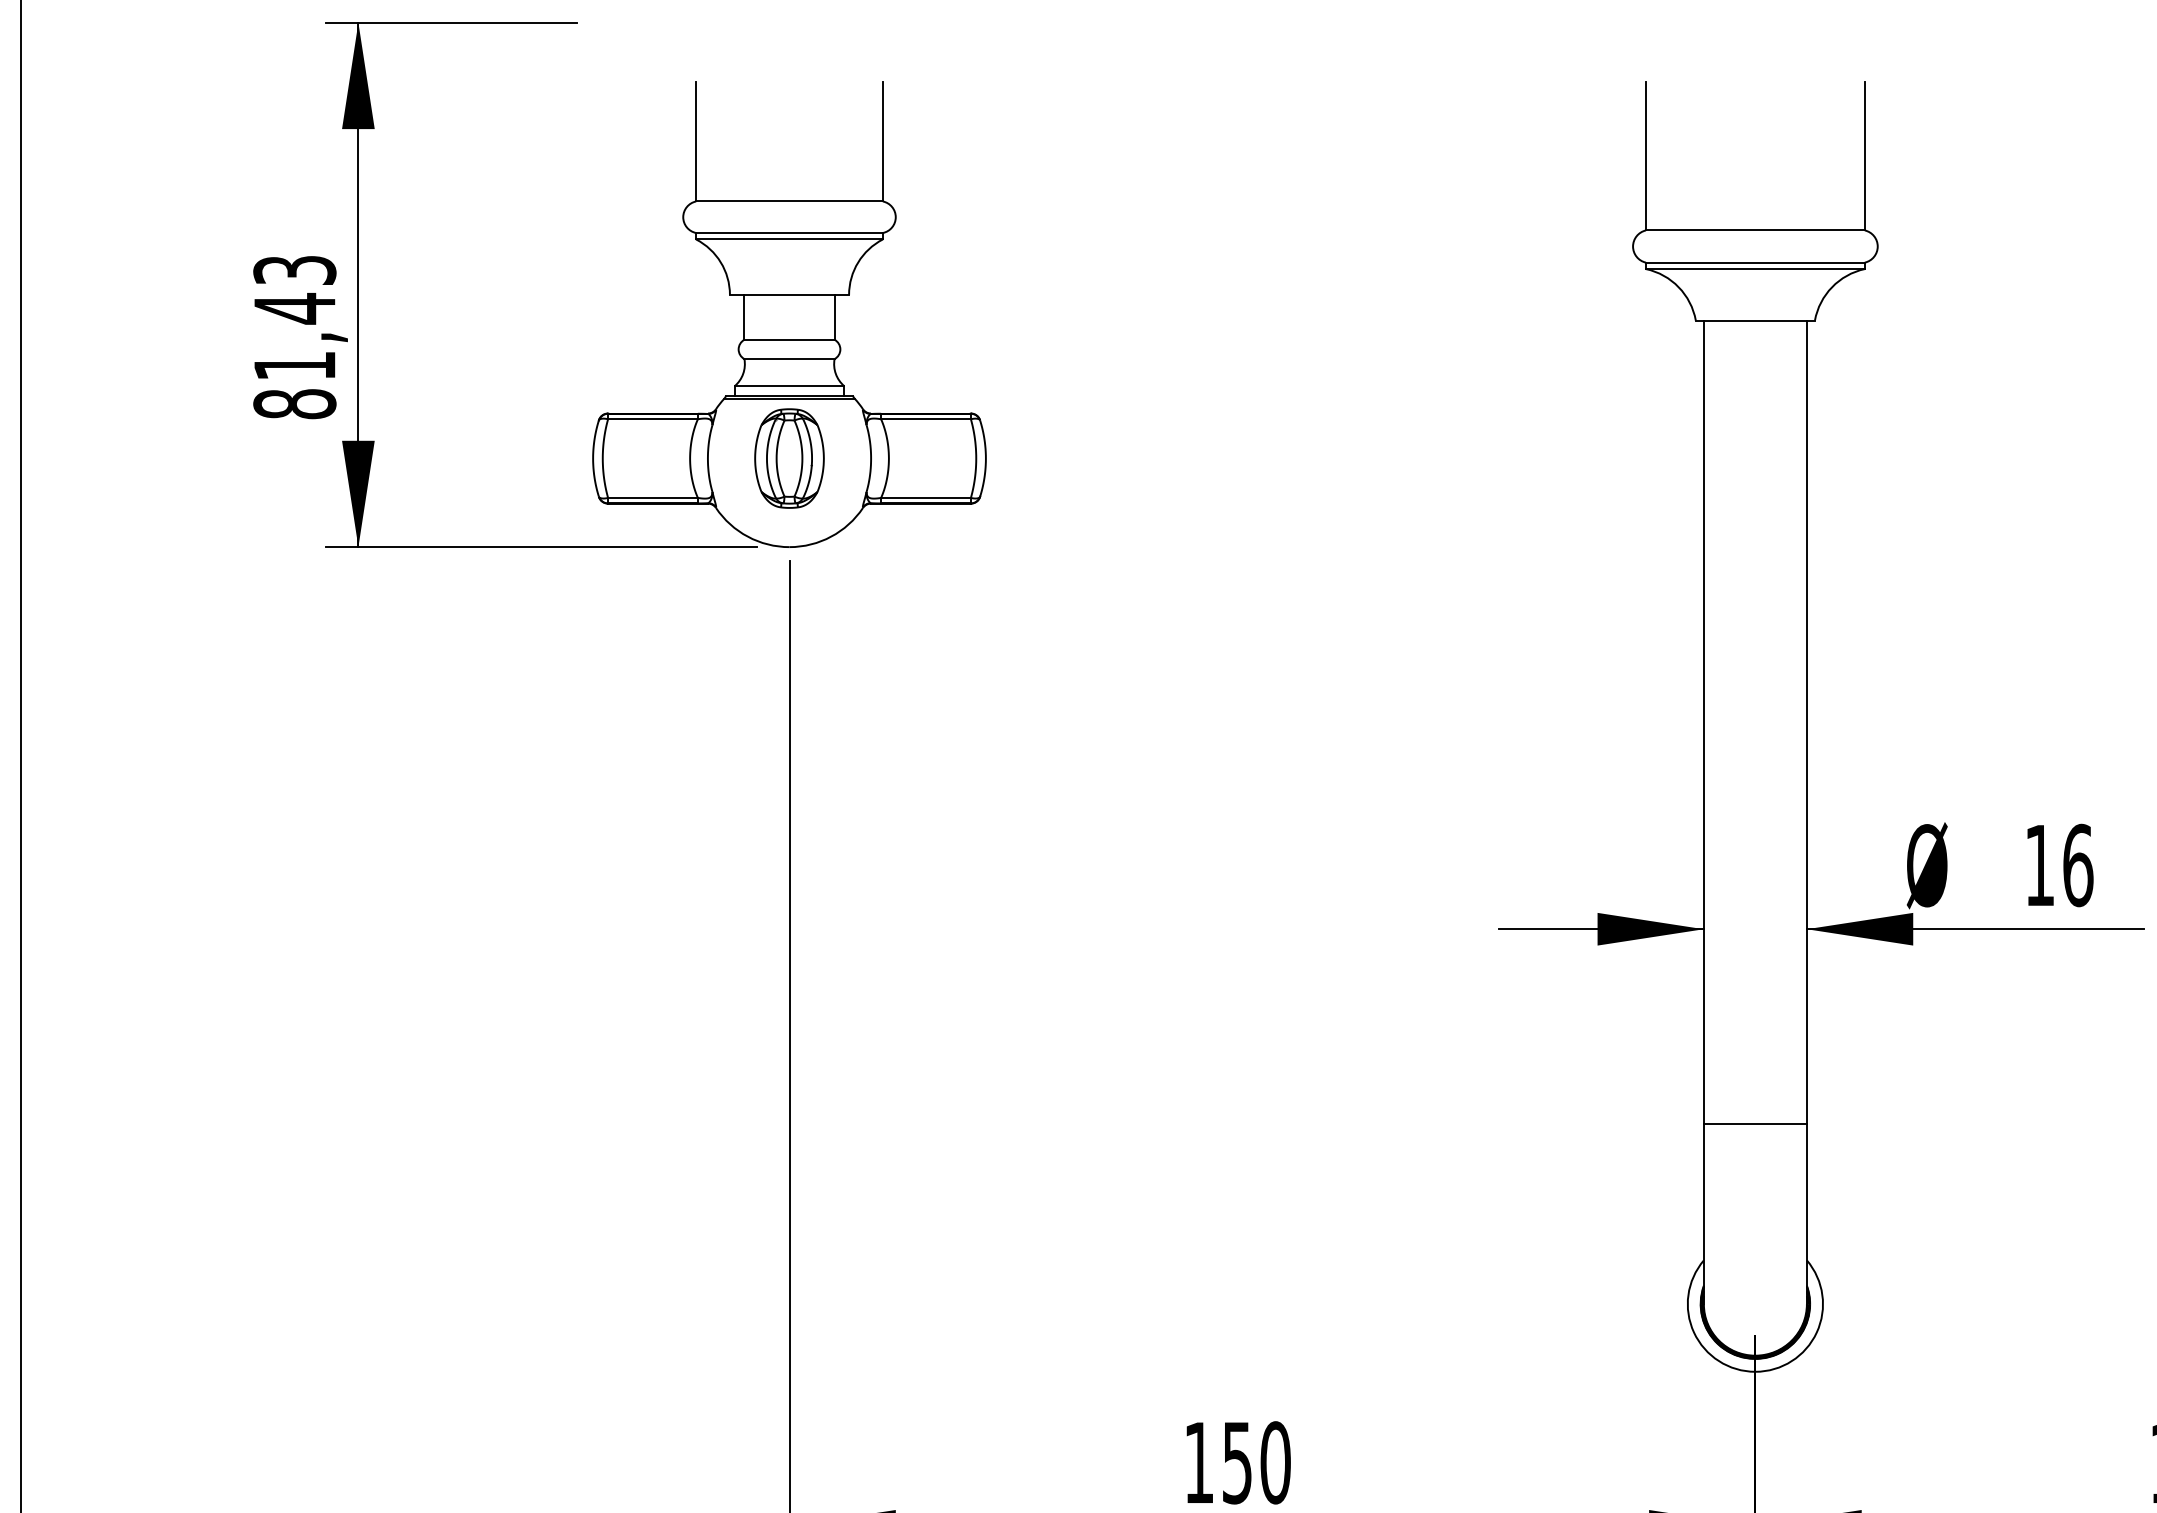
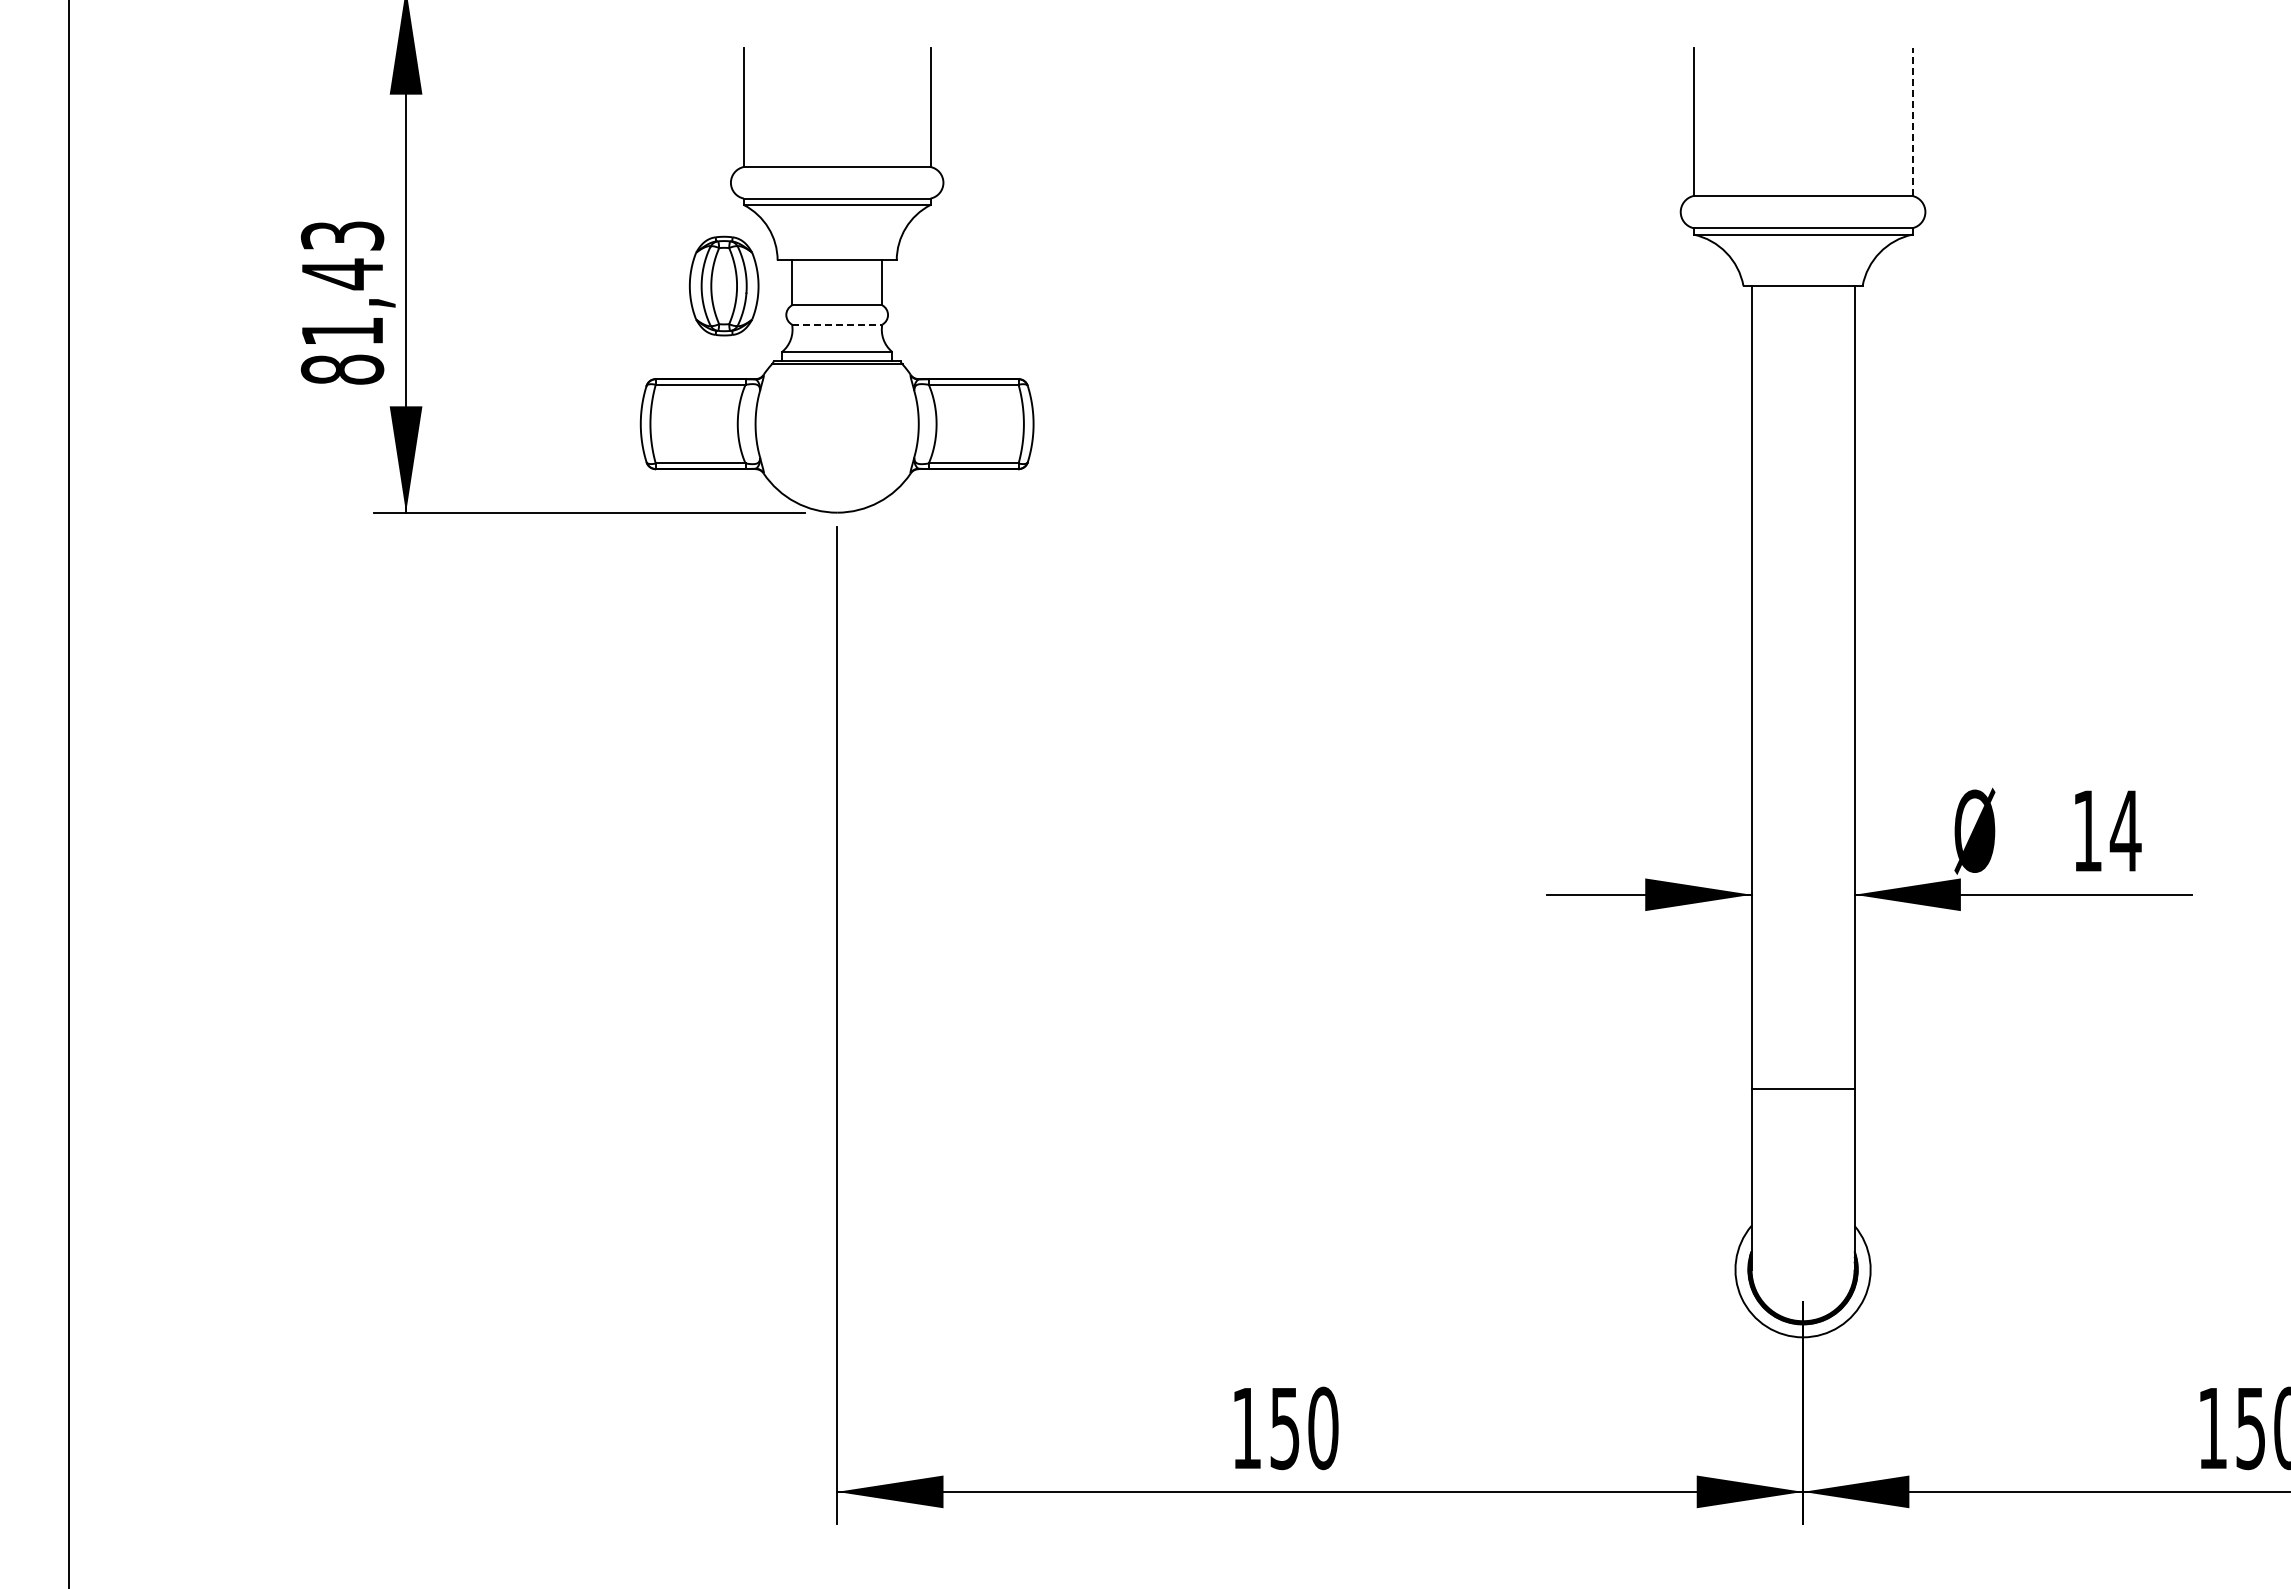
line: (1864, 155) -> (1912, 121), solid -> dashed
line: (789, 358) -> (837, 324), solid -> dashed
part: (788, 457) -> (723, 285), moved
text: (2077, 864) -> (2125, 830), 16 -> 14

